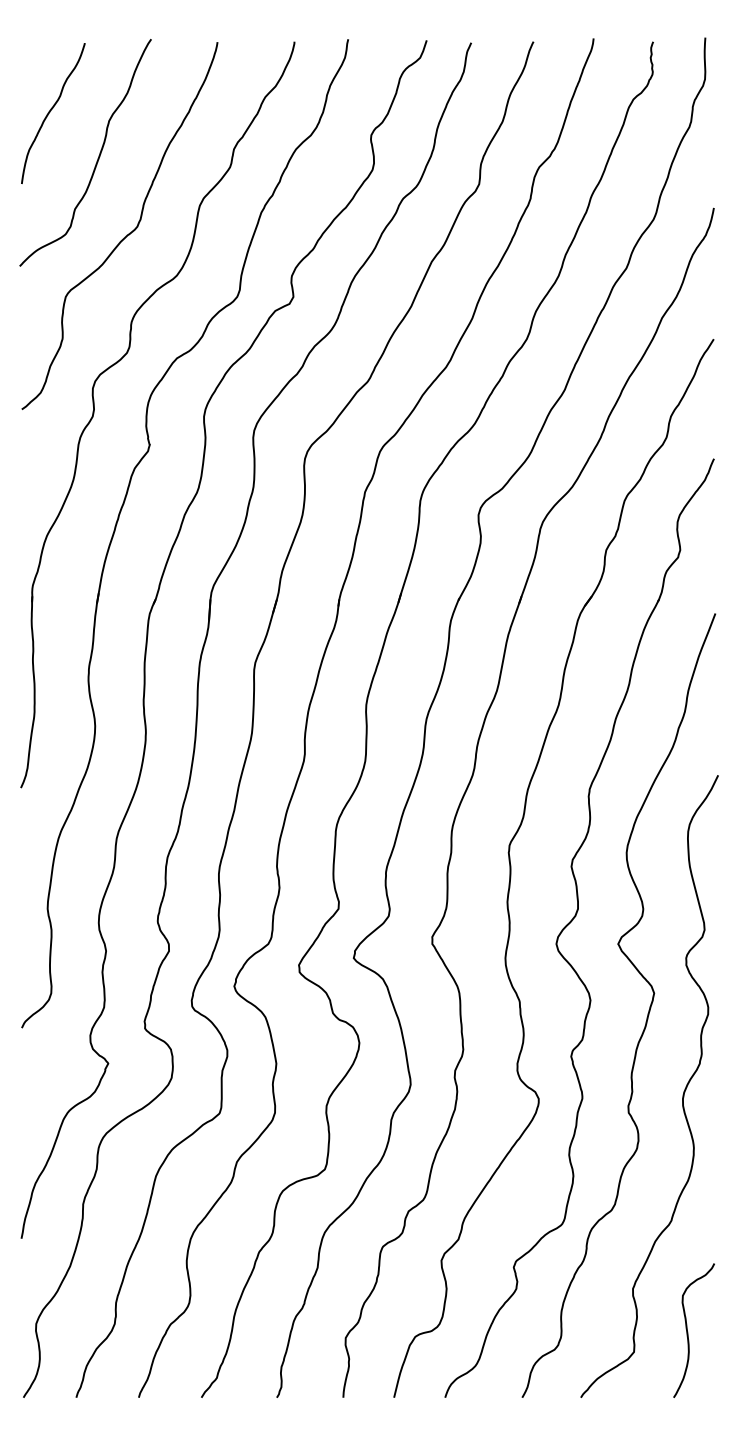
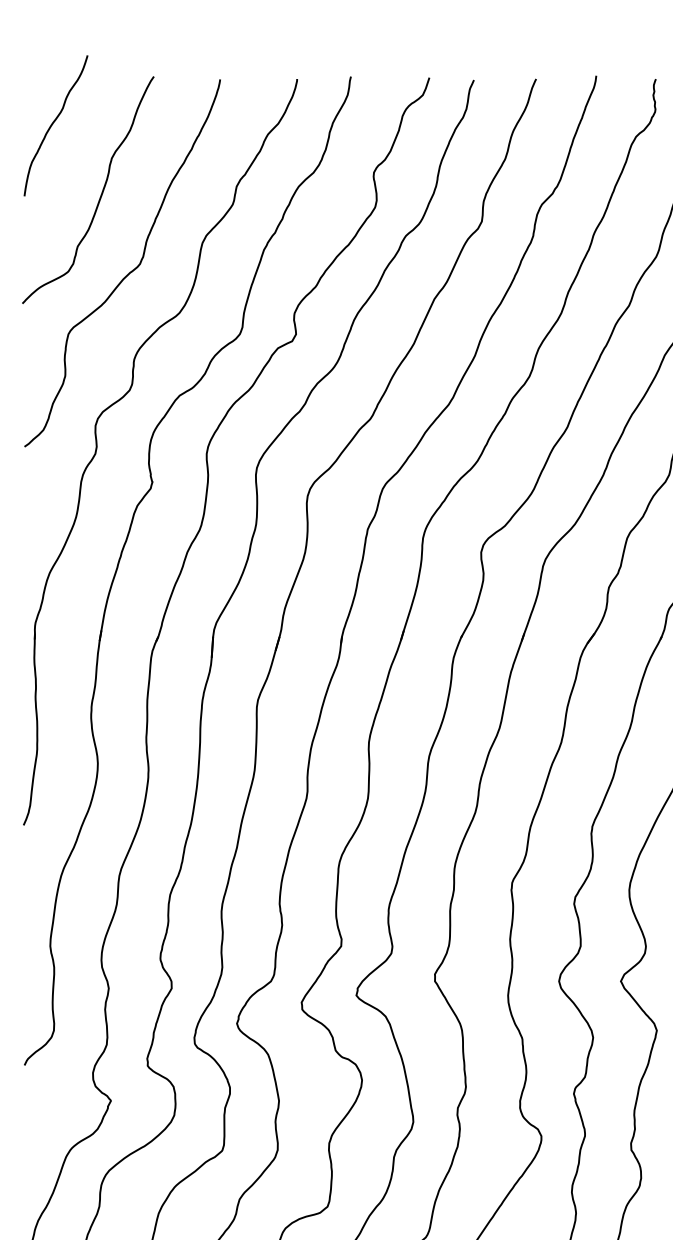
curve: (50, 112) -> (53, 124), moved

